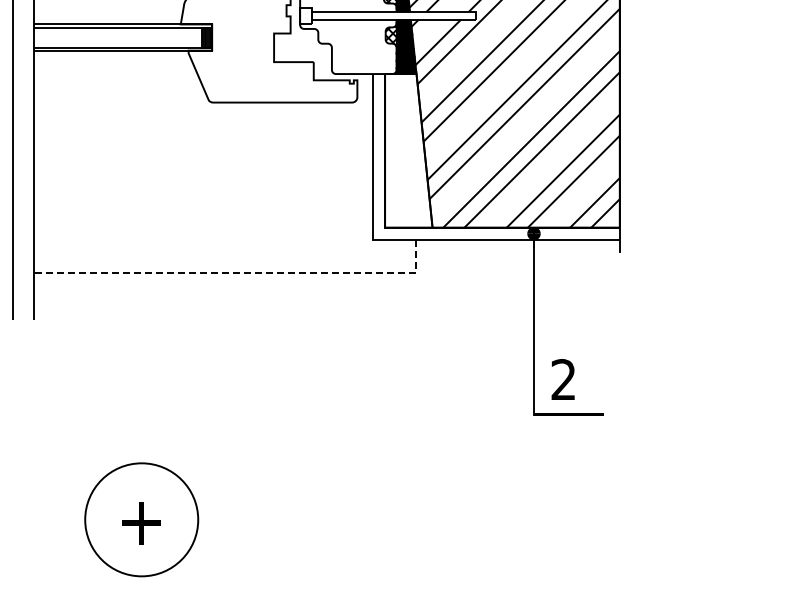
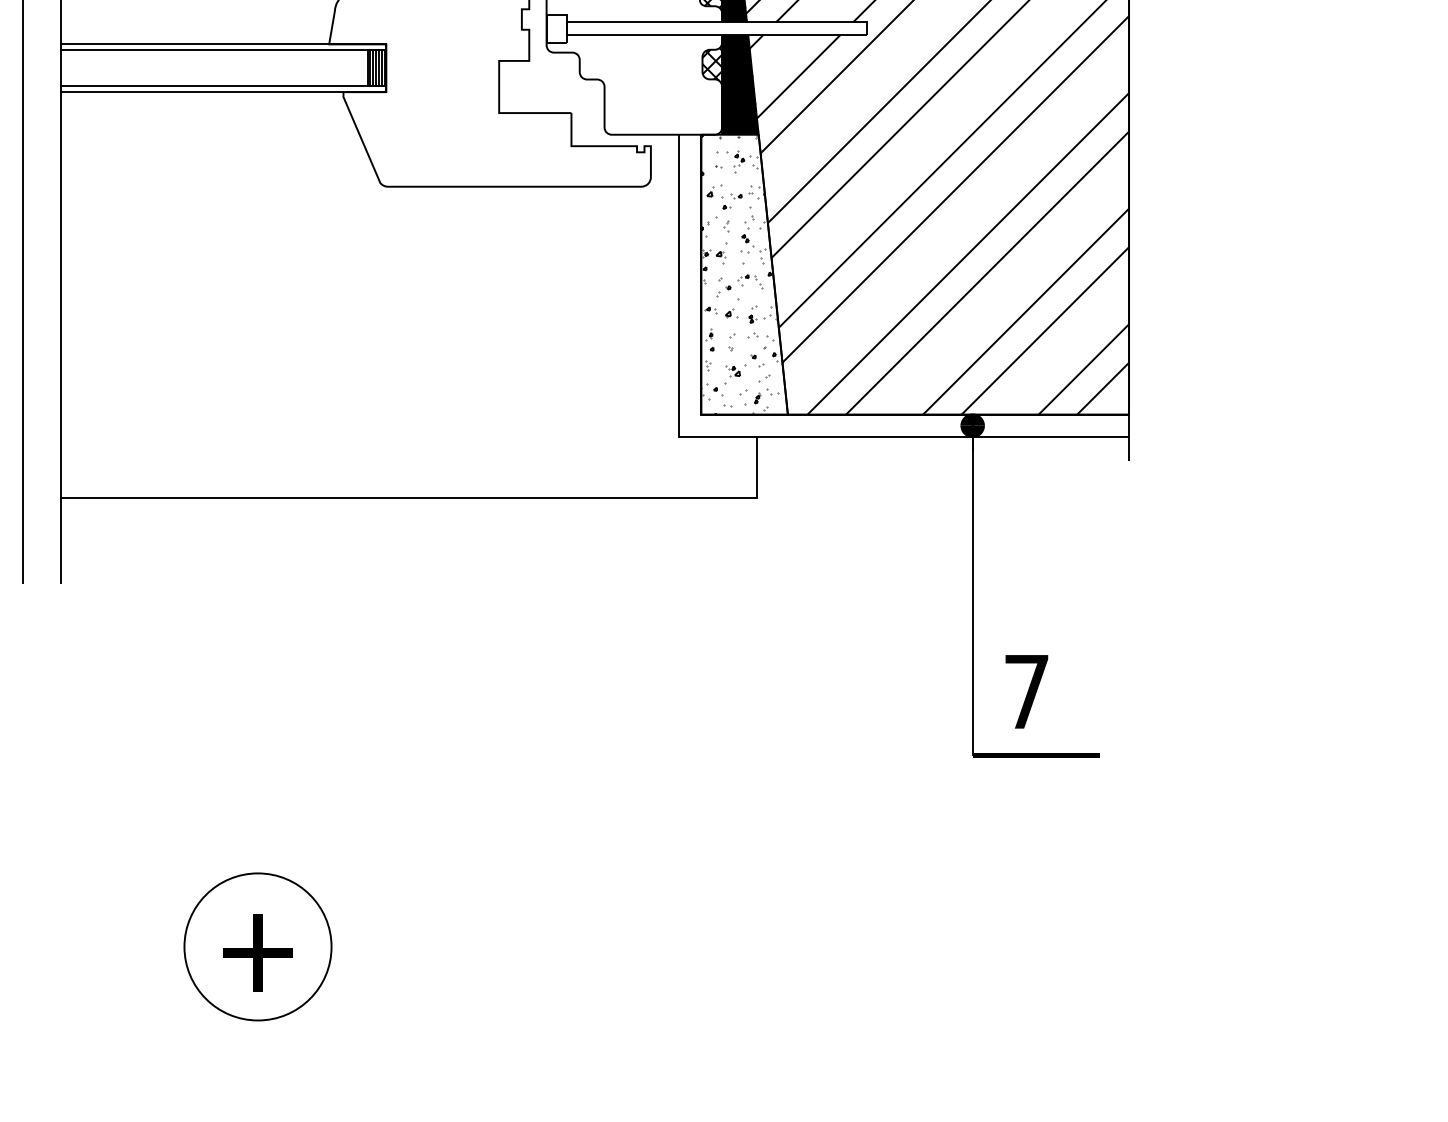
hatch: (407, 150) -> (742, 274), added
line: (241, 273) -> (439, 498), dashed -> solid
text: (563, 379) -> (1026, 691), 2 -> 7
circle: (141, 519) -> (257, 946), size x0.71

